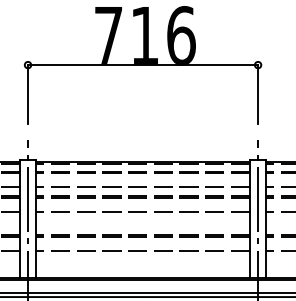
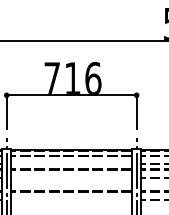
line: (142, 187) -> (71, 164), removed
line: (142, 212) -> (71, 178), removed
line: (142, 251) -> (71, 200), removed

